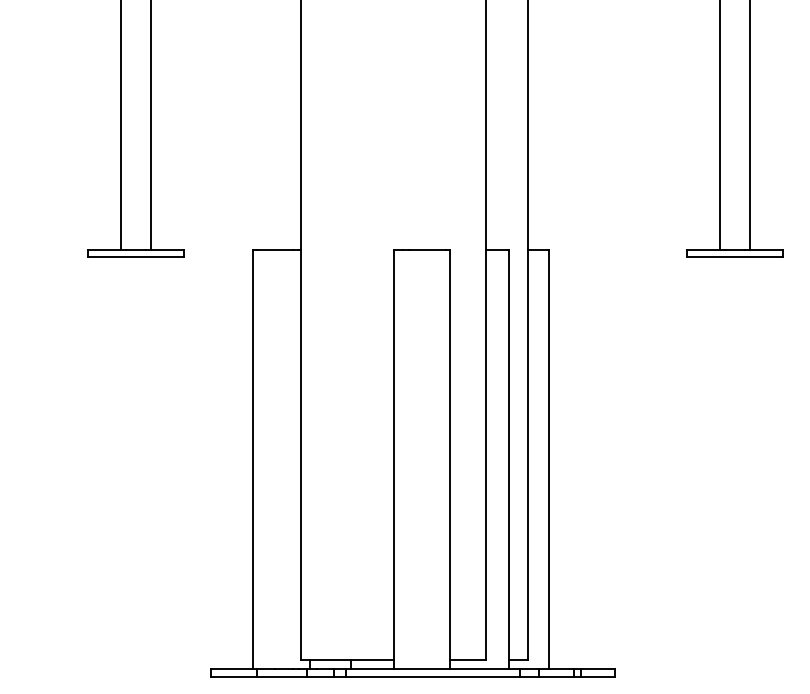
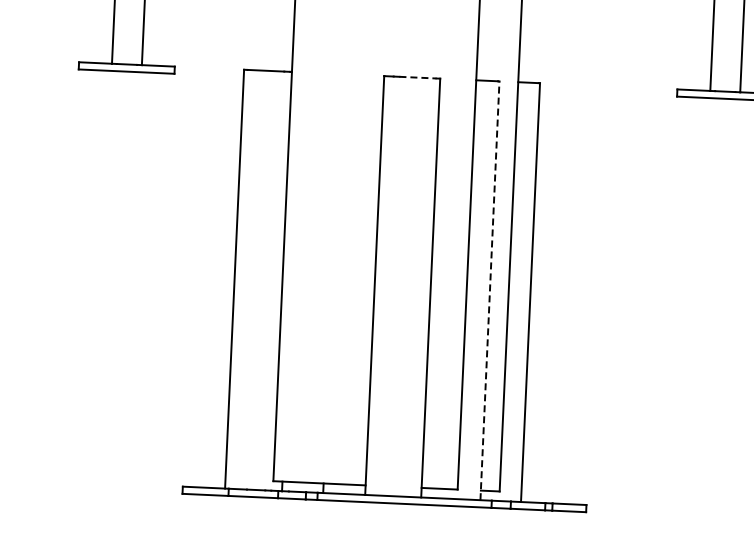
line: (427, 250) -> (418, 77), solid -> dashed
line: (508, 459) -> (489, 290), solid -> dashed

